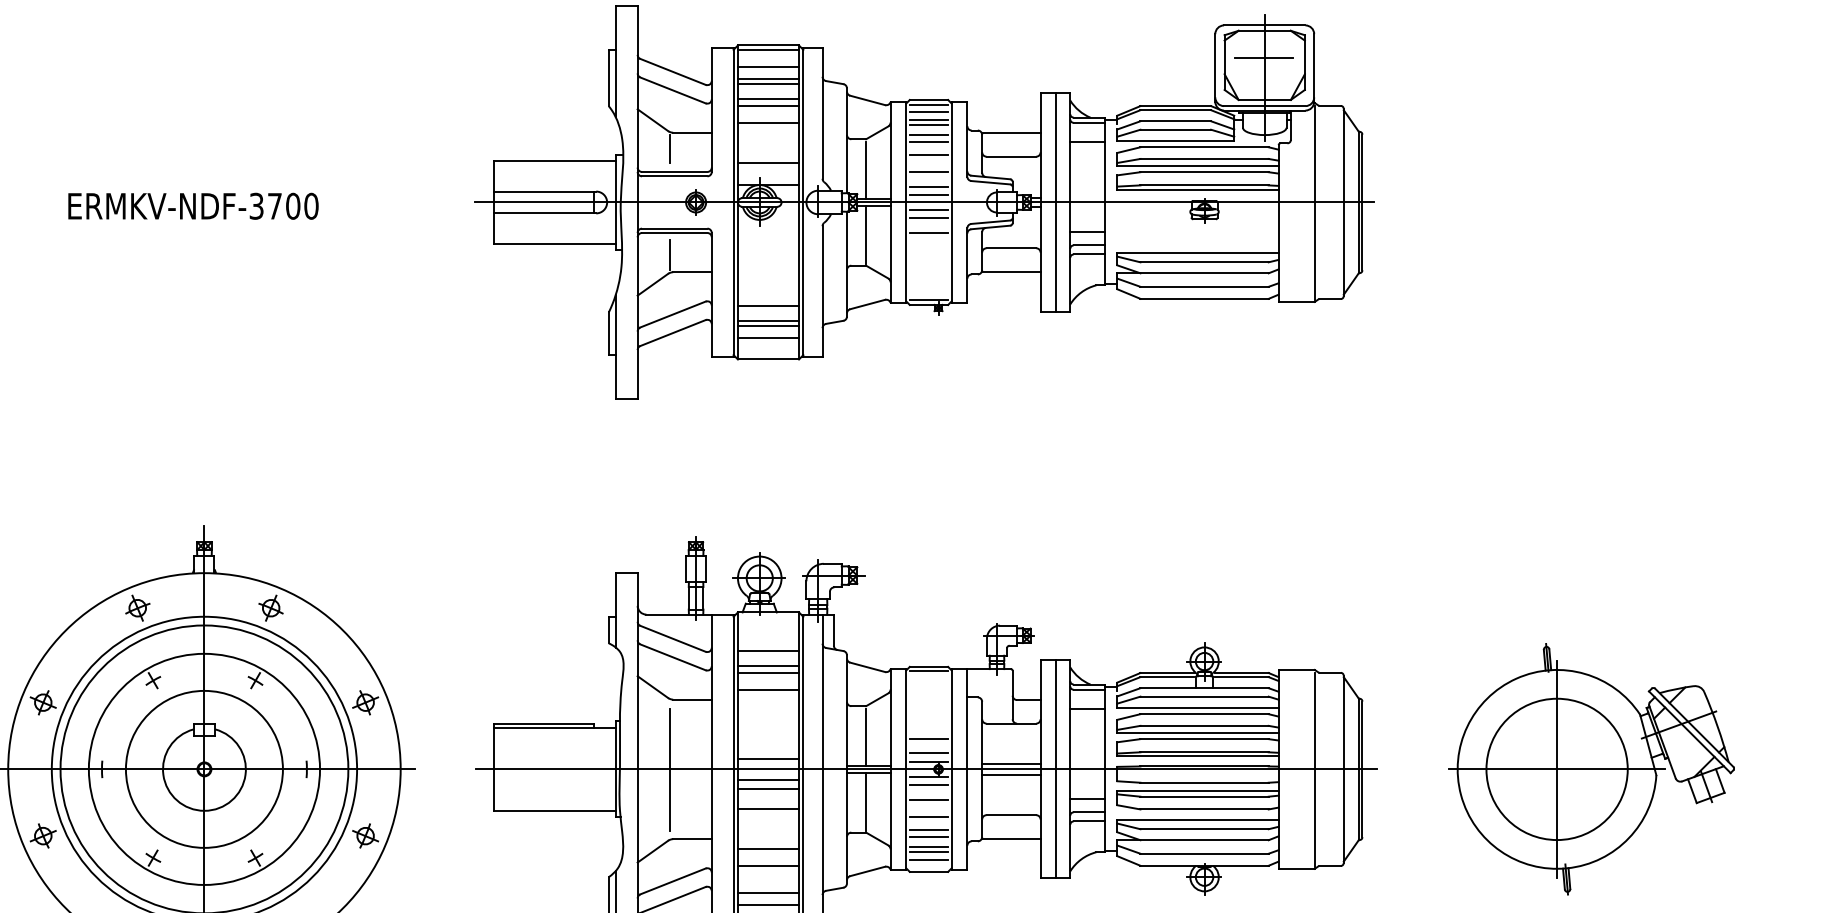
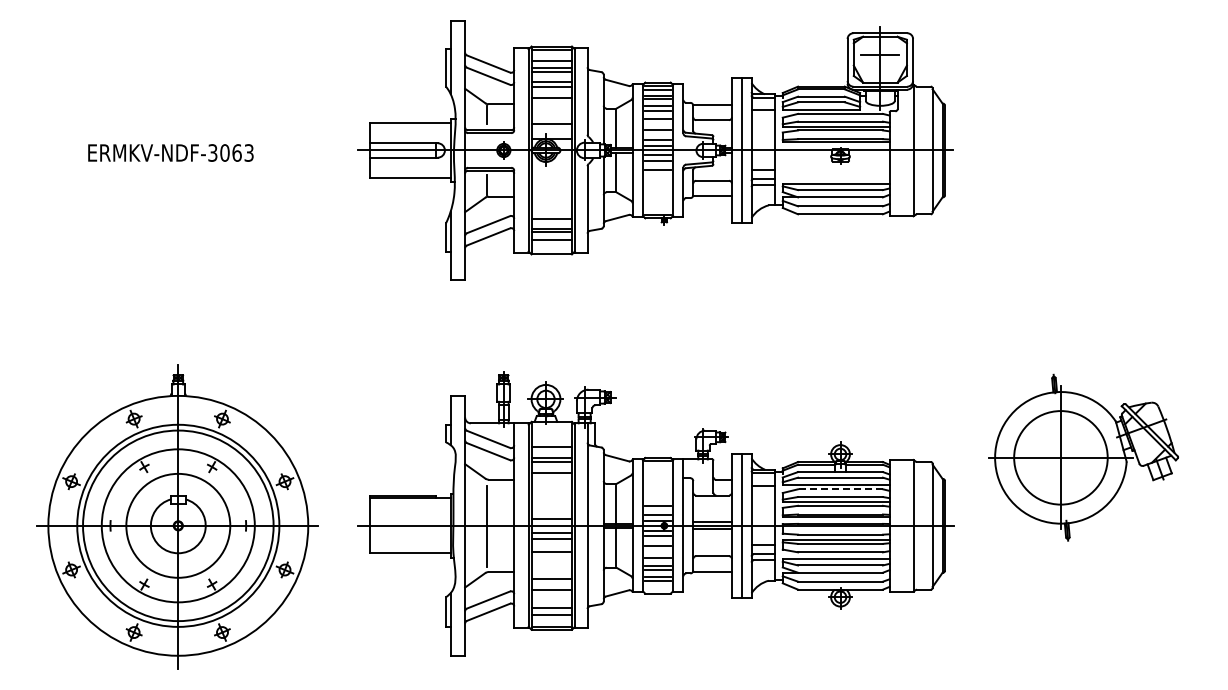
text: (292, 205) -> (236, 152), ERMKV-NDF-3700 -> ERMKV-NDF-3063
line: (1204, 714) -> (840, 489), solid -> dashed
part: (1591, 768) -> (1083, 457), moved
line: (928, 859) -> (657, 585), removed

